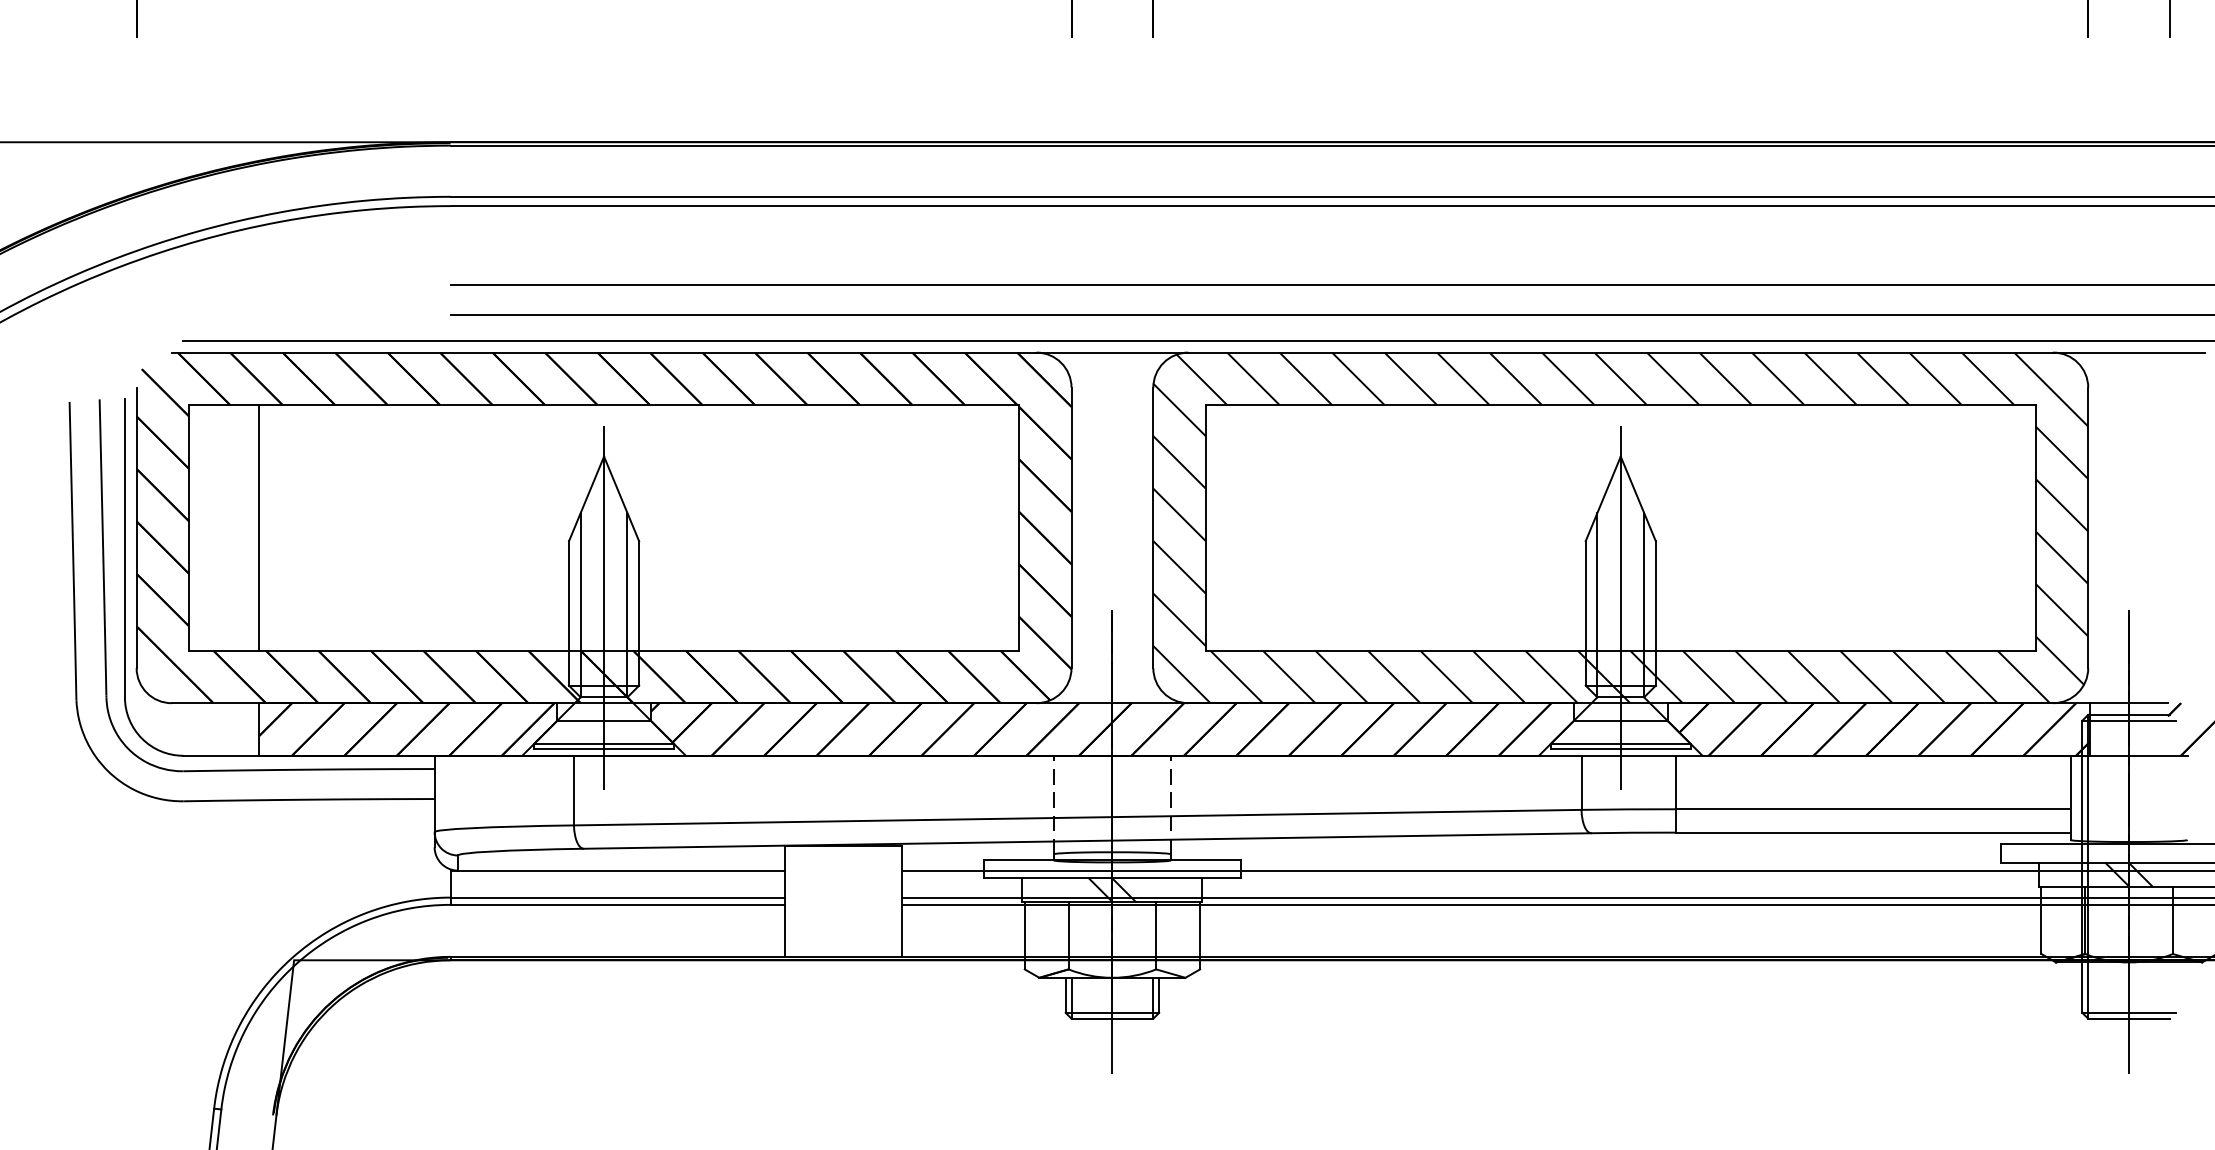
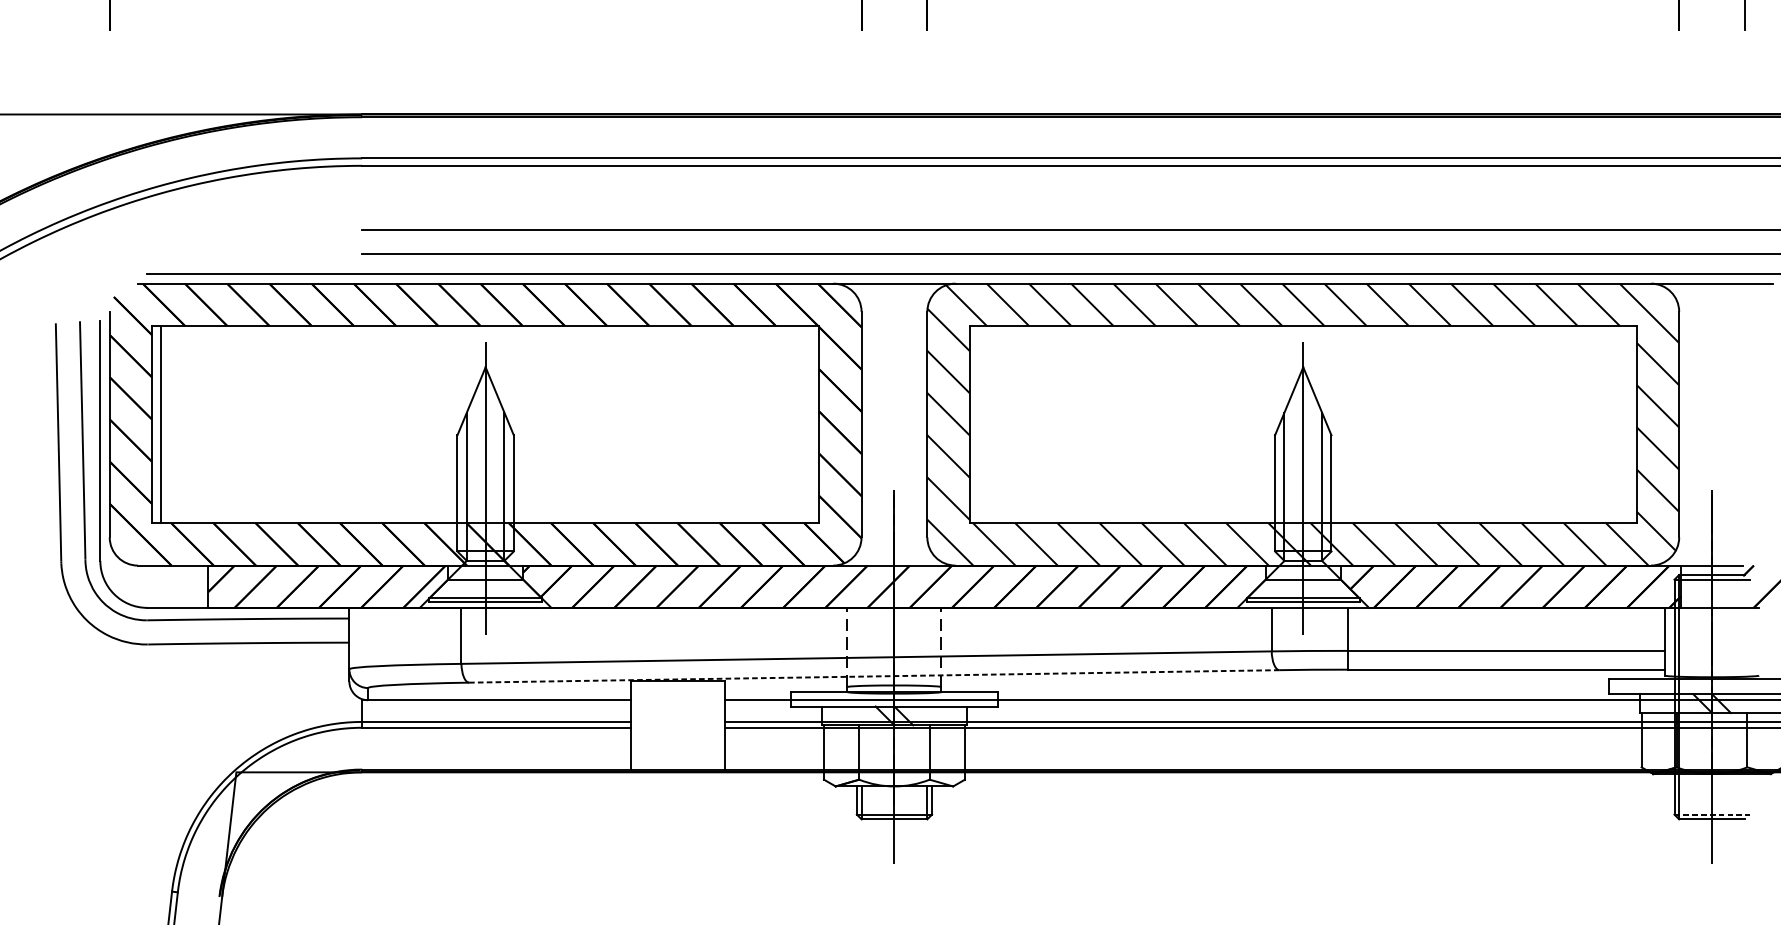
line: (259, 527) -> (161, 424), moved
line: (1087, 841) -> (874, 676), solid -> dashed
line: (2129, 1012) -> (1712, 814), solid -> dashed

